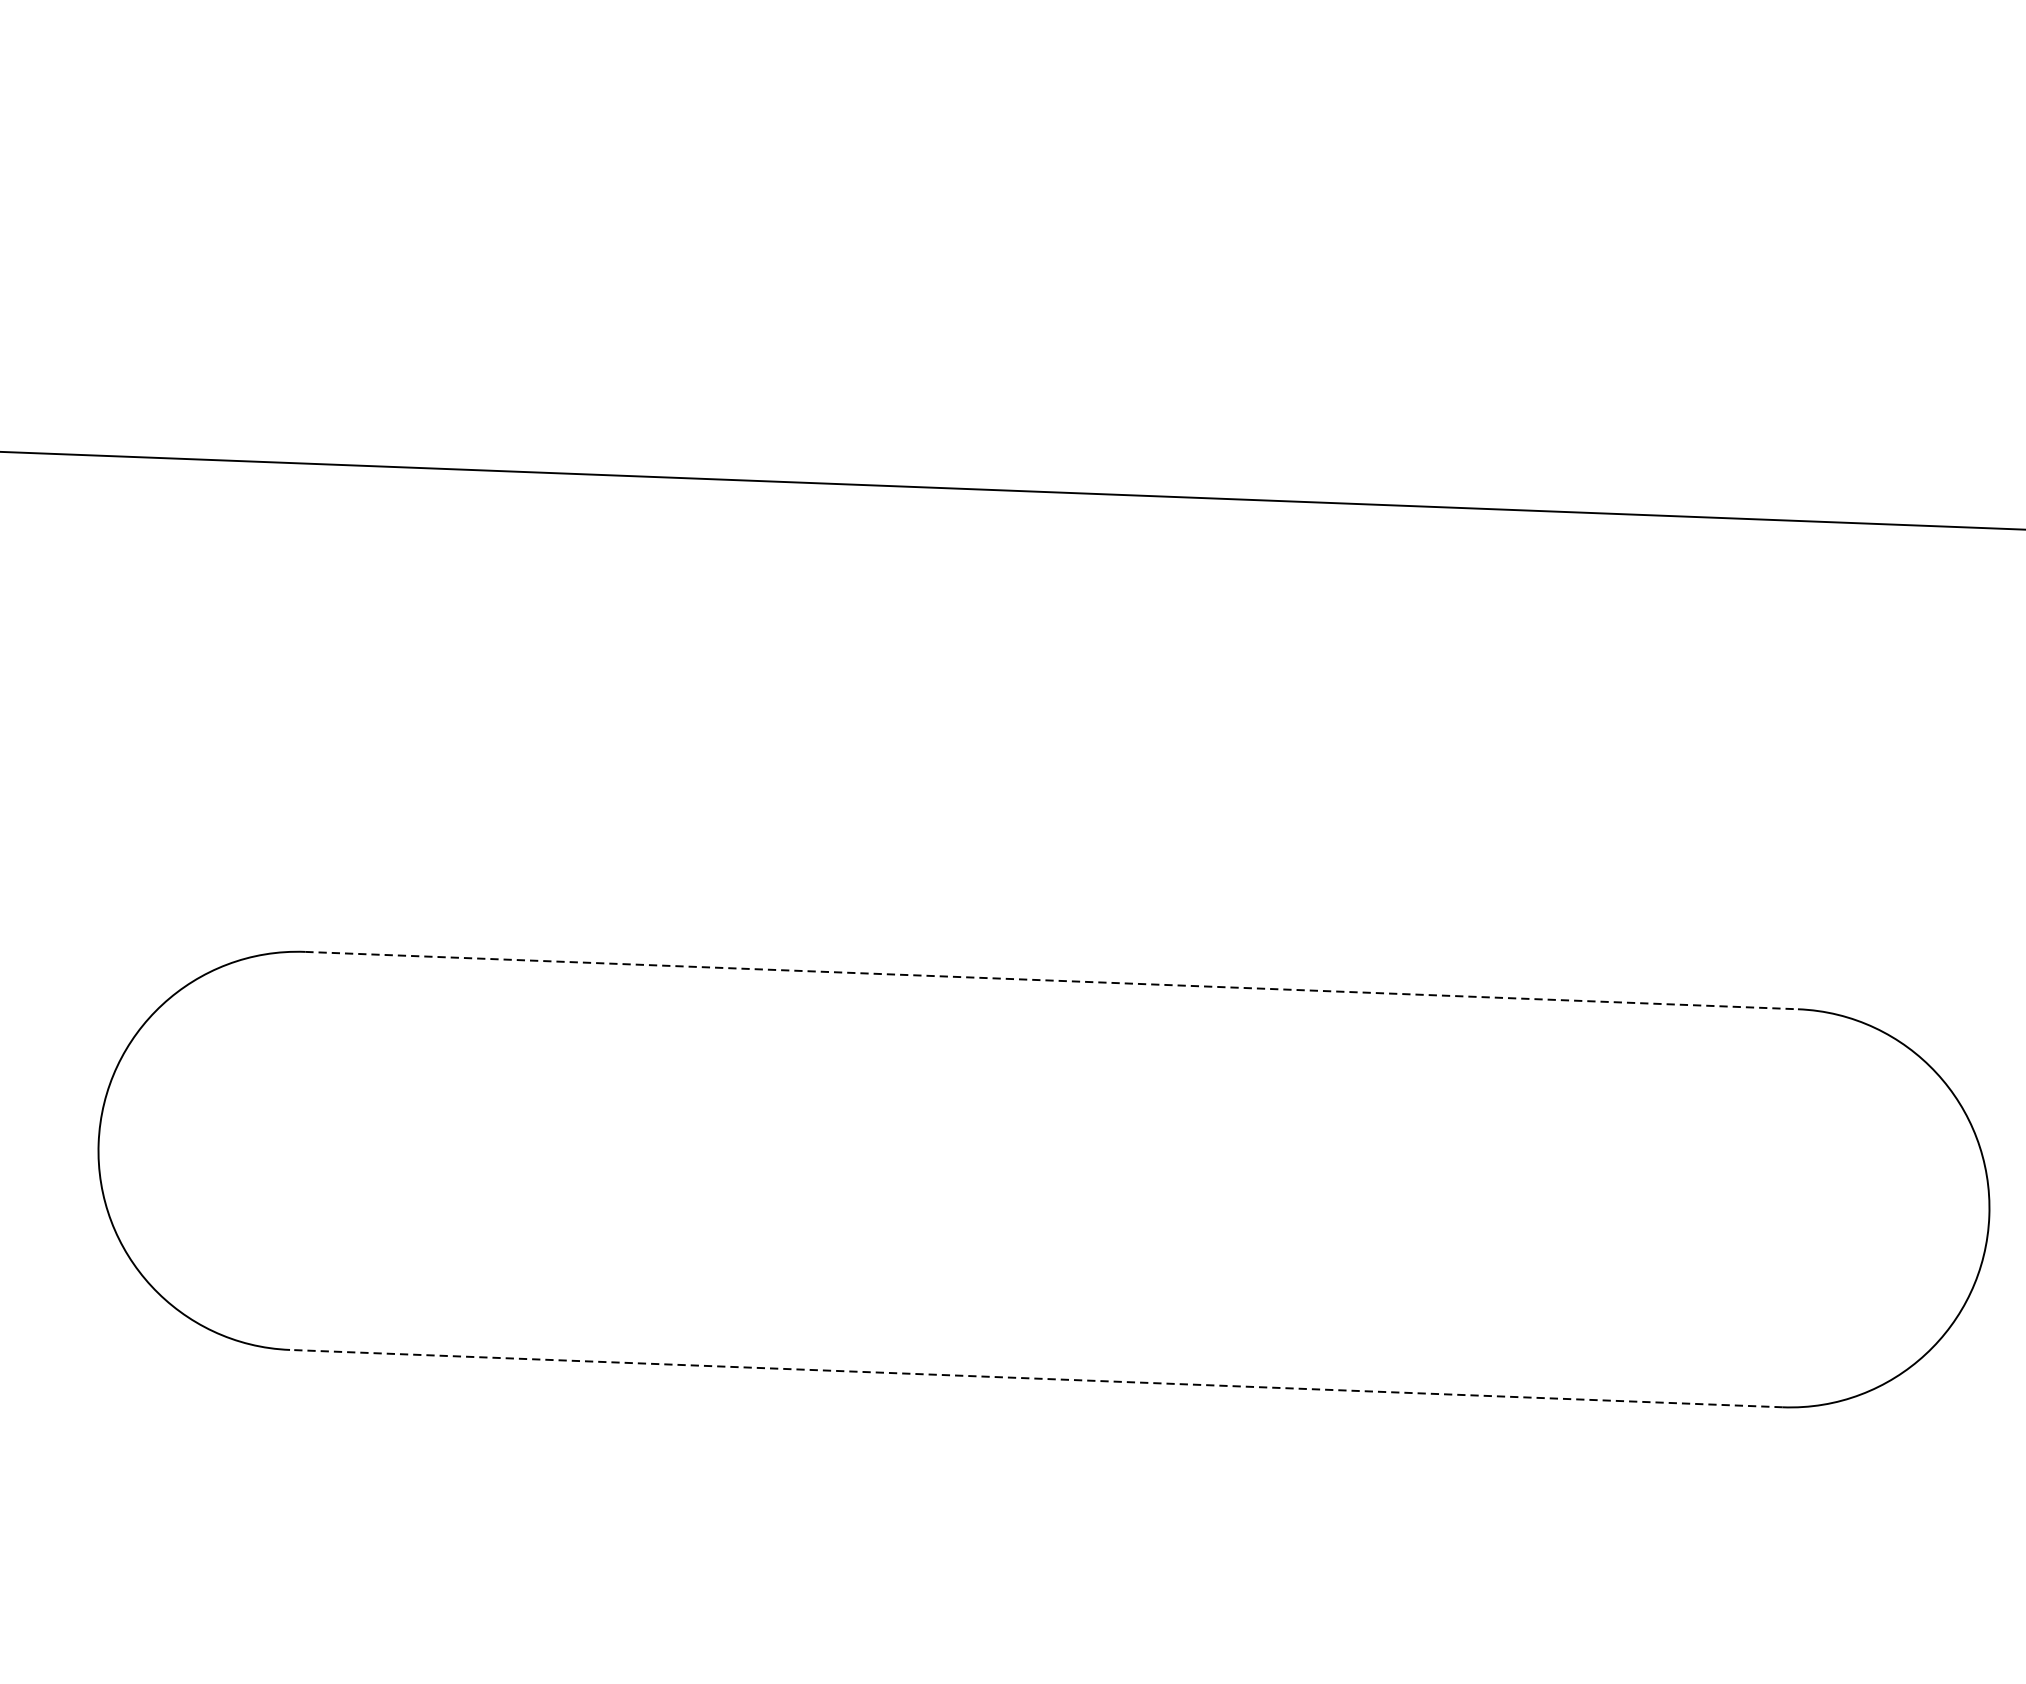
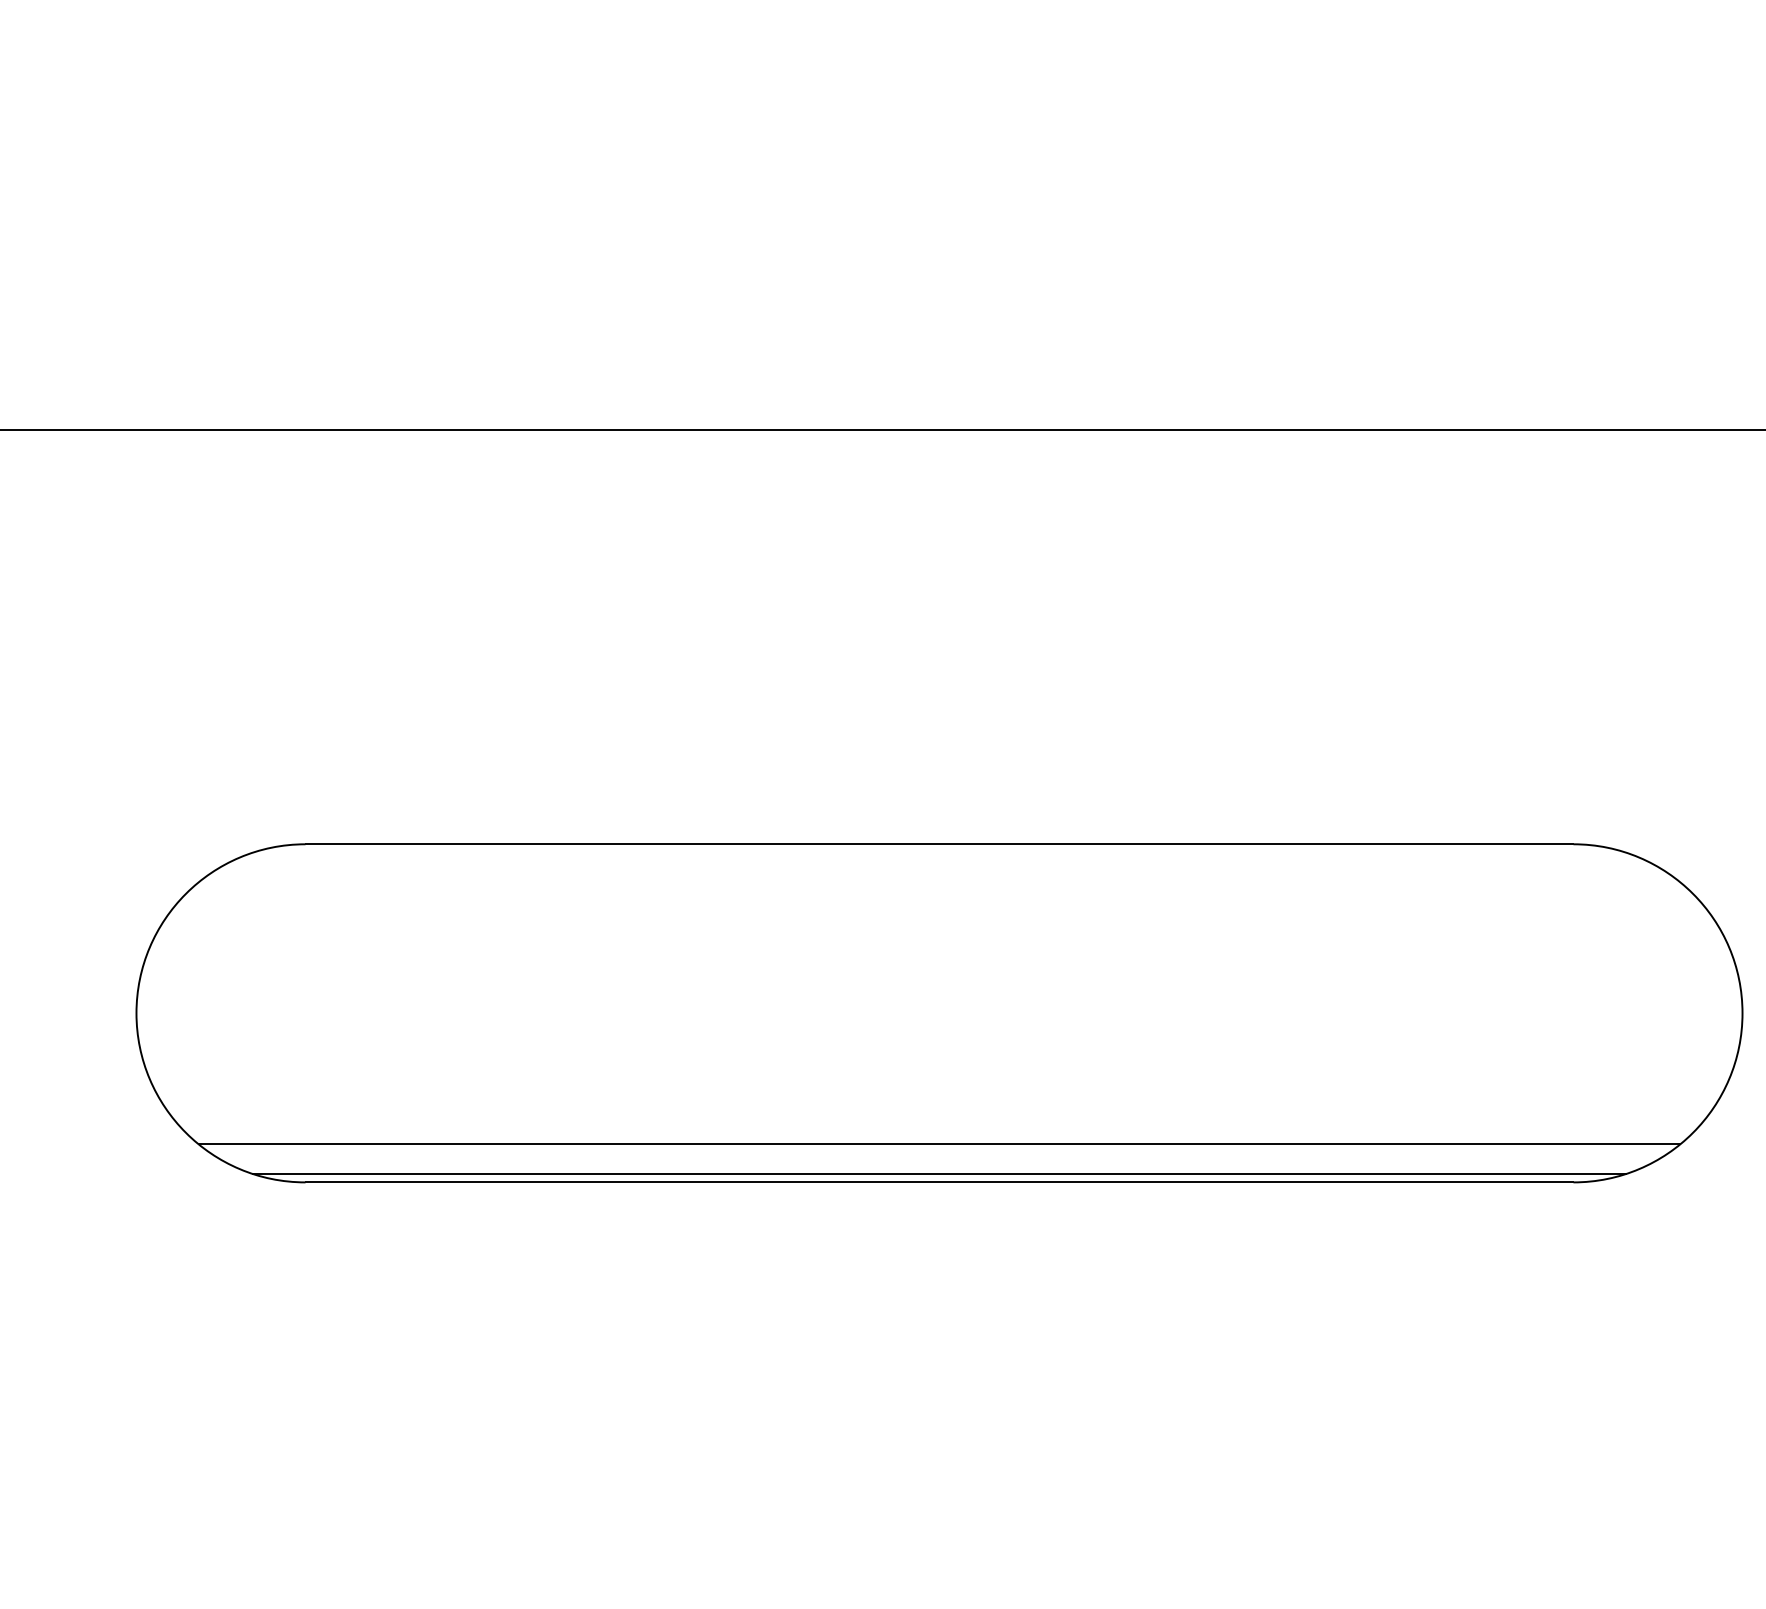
line: (1051, 980) -> (939, 844), dashed -> solid
line: (1038, 1334) -> (939, 1144), added
line: (1036, 1368) -> (939, 1173), added
line: (1036, 1378) -> (939, 1182), dashed -> solid

